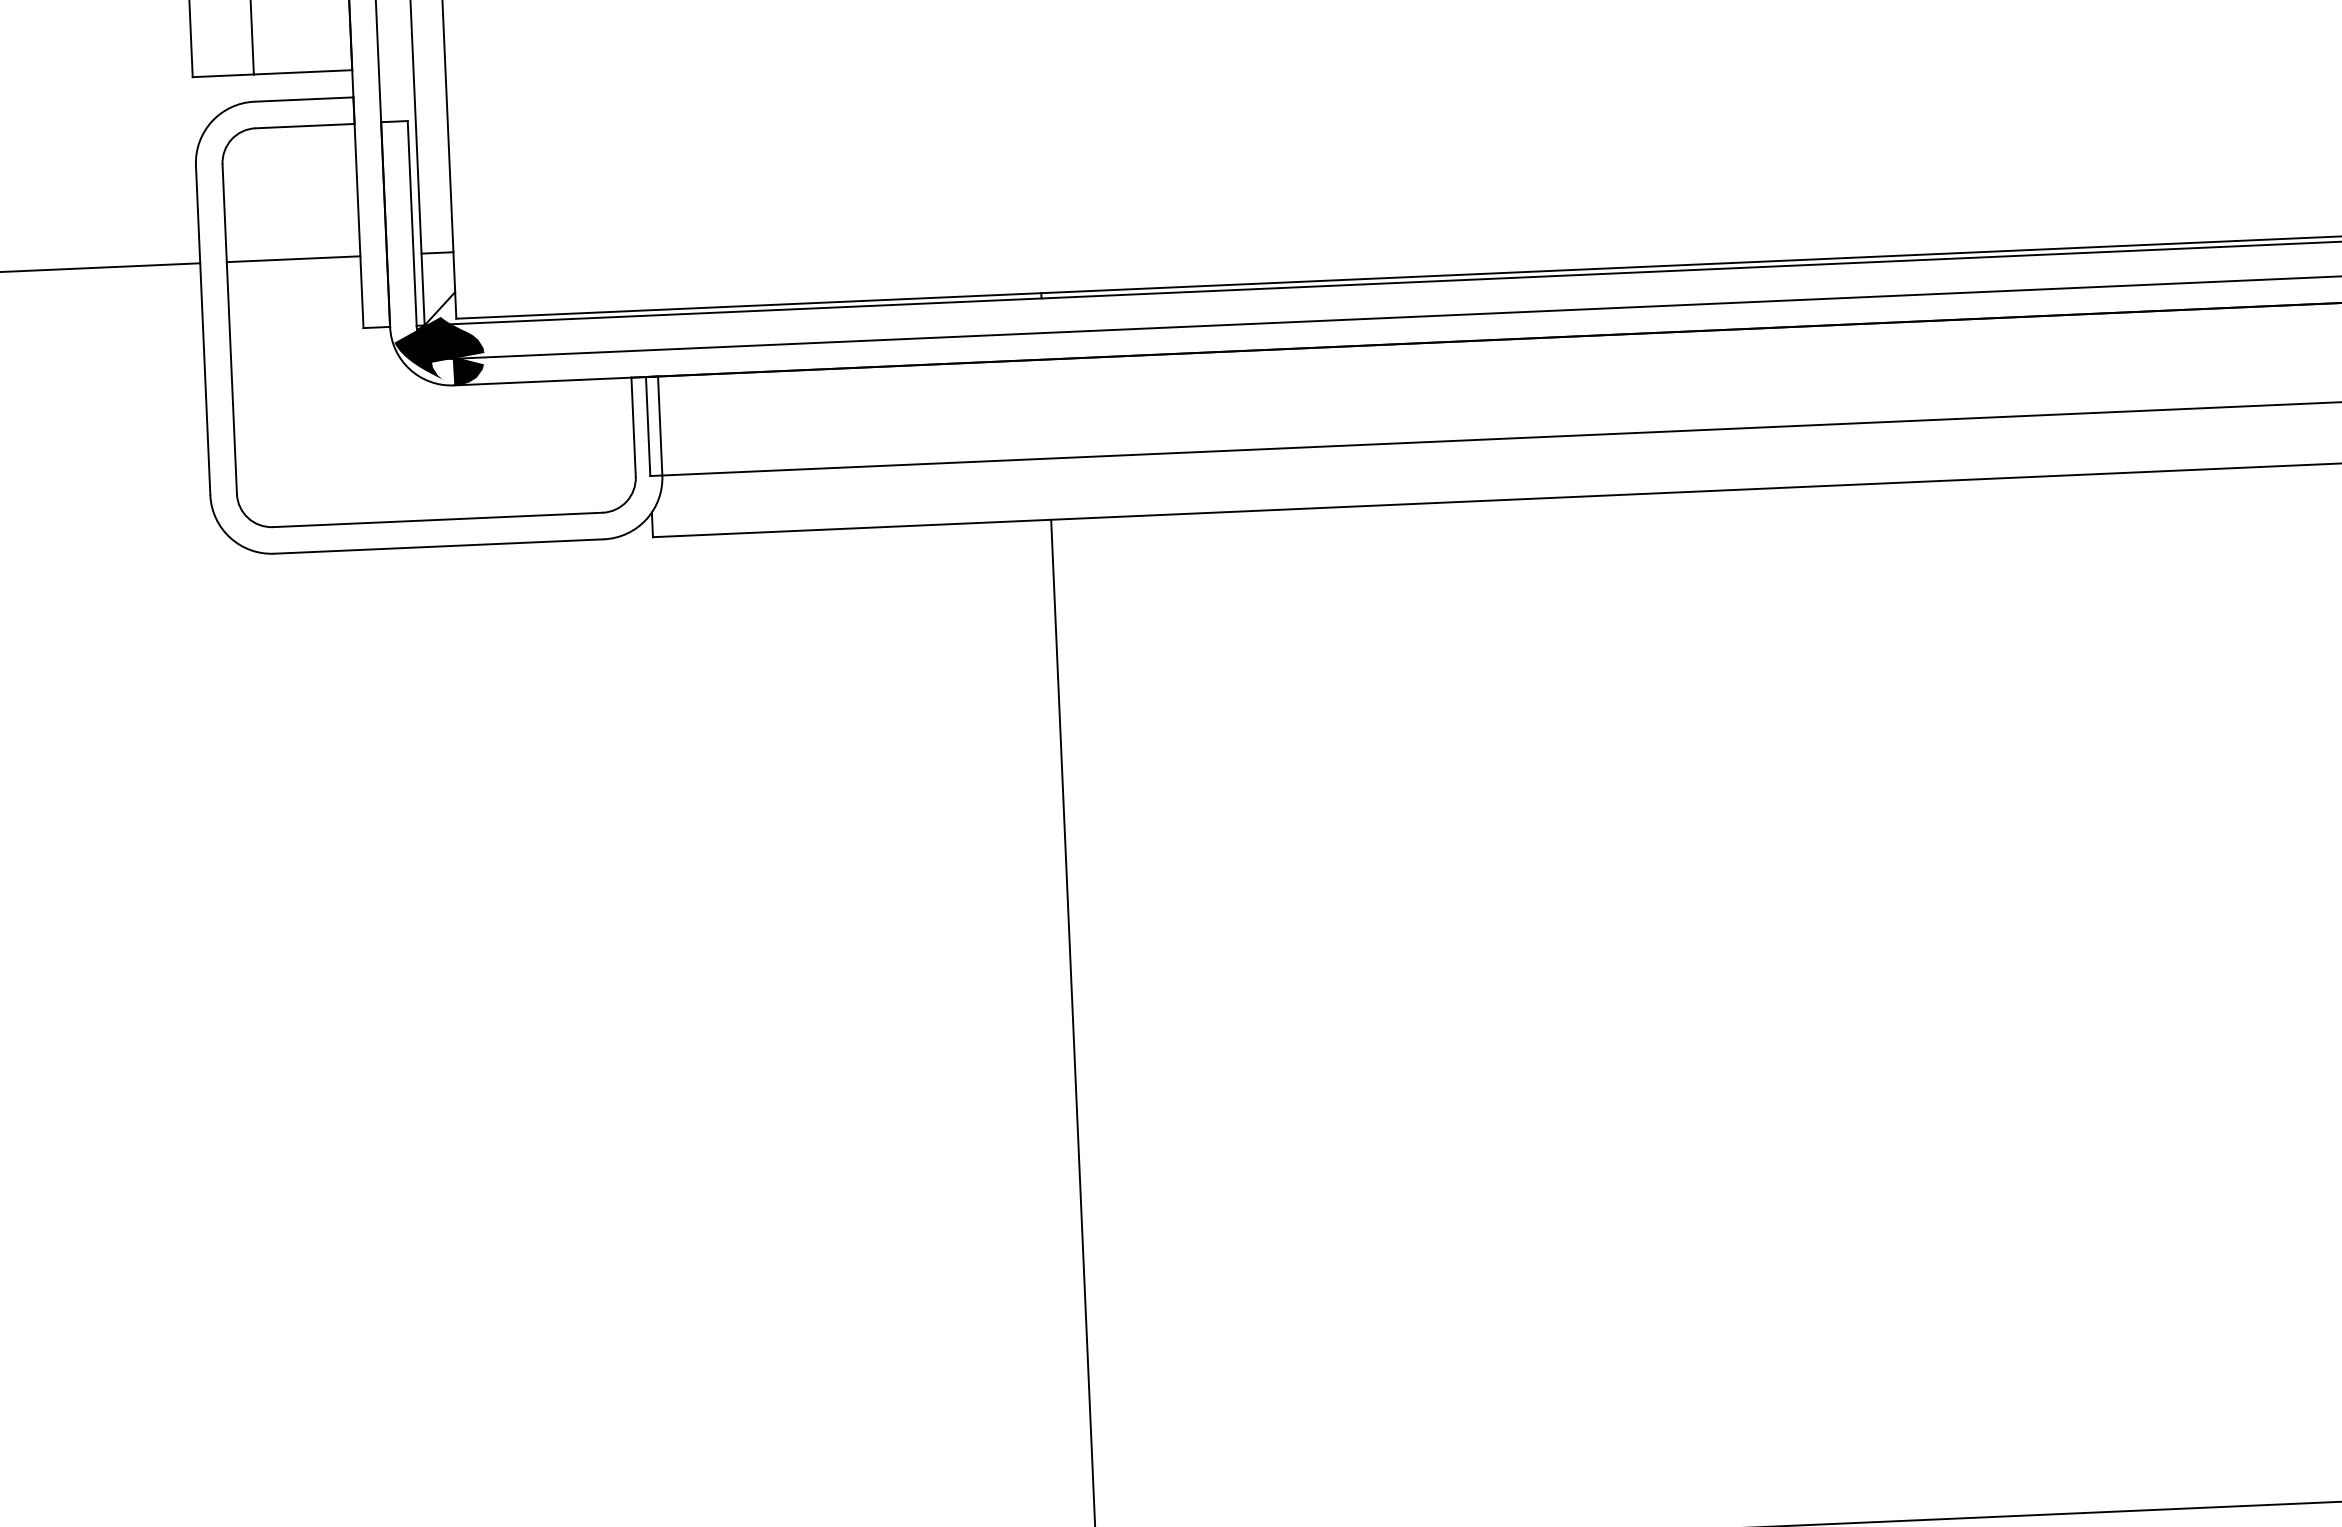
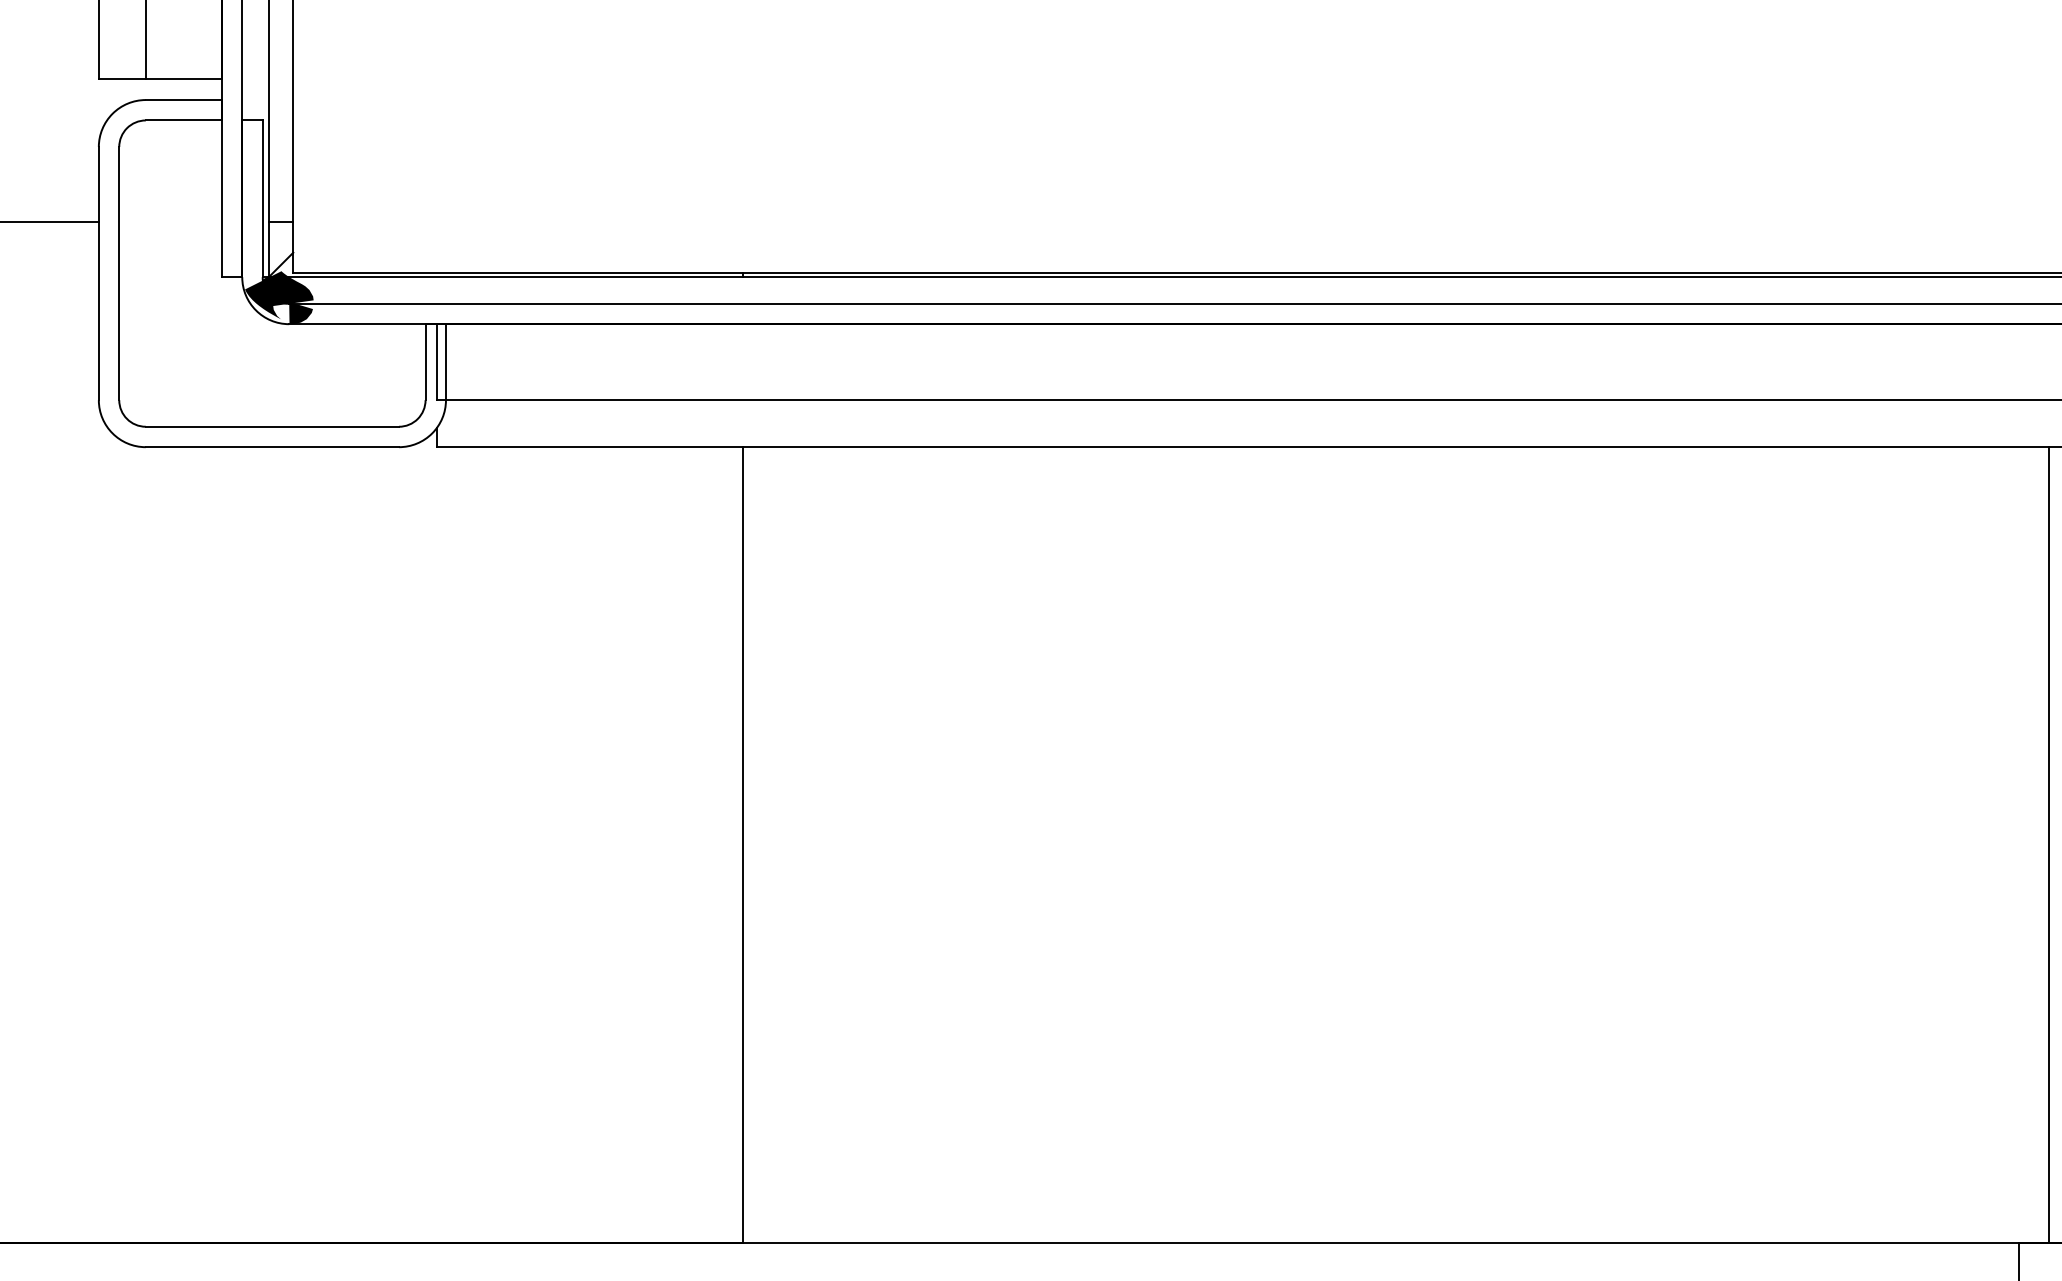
line: (293, 259) -> (170, 222), removed

